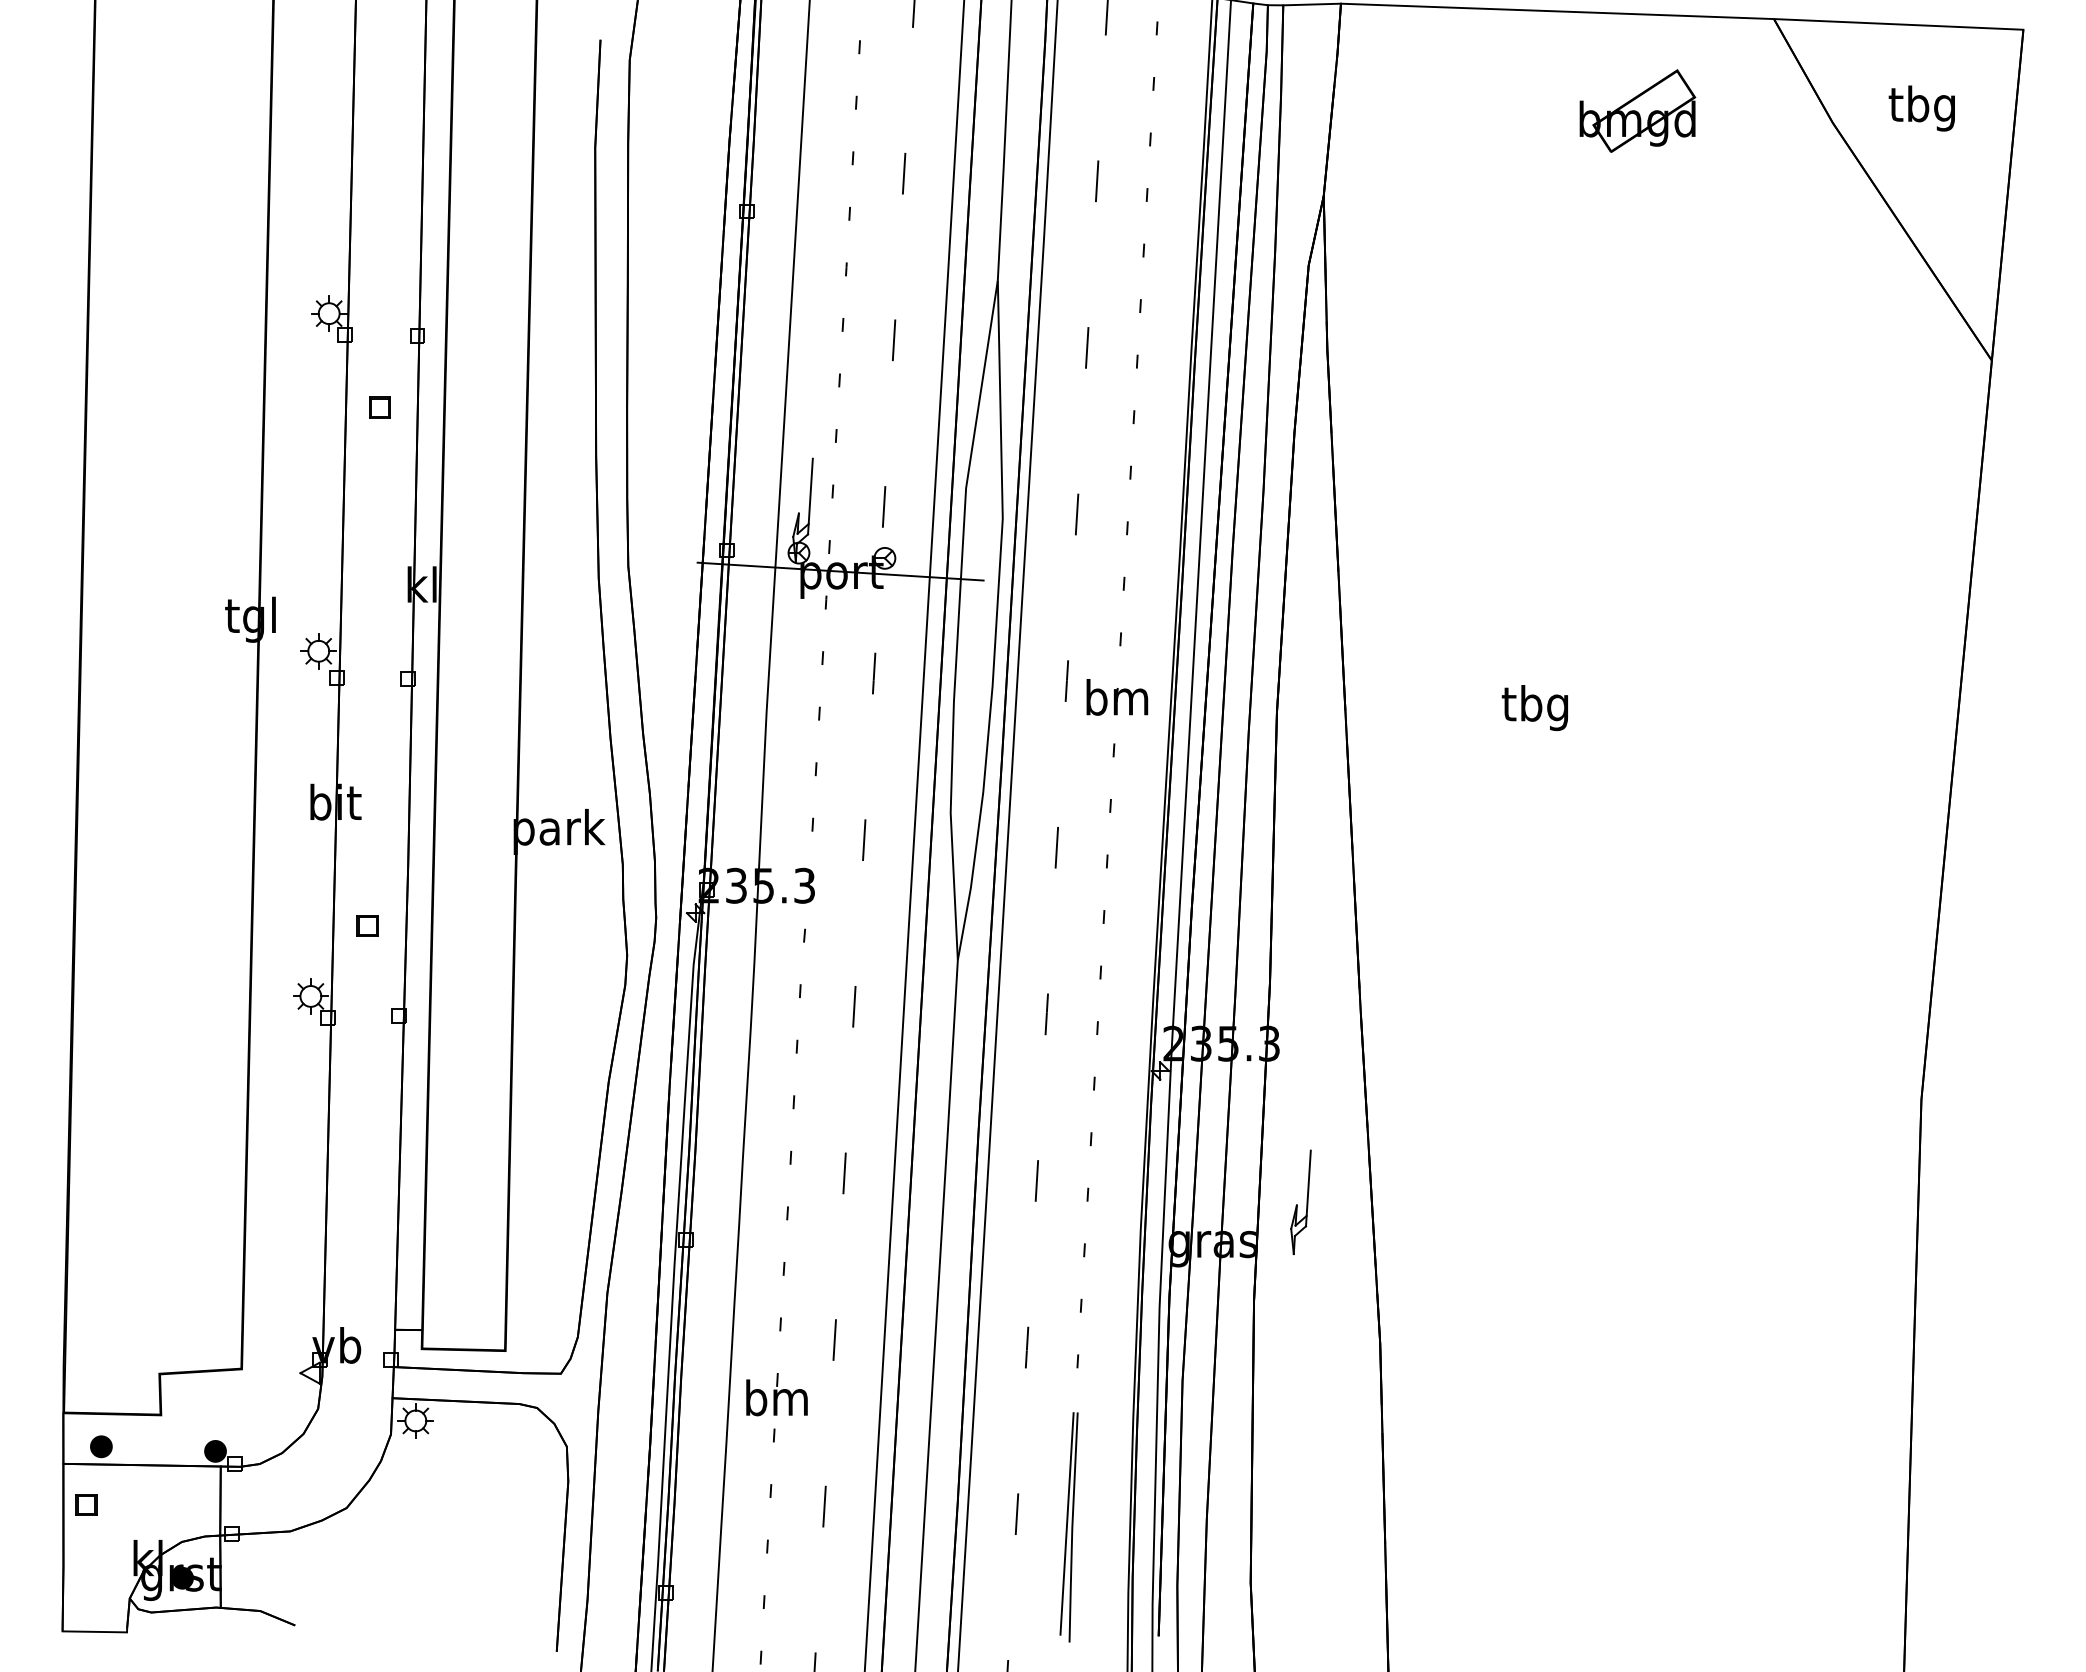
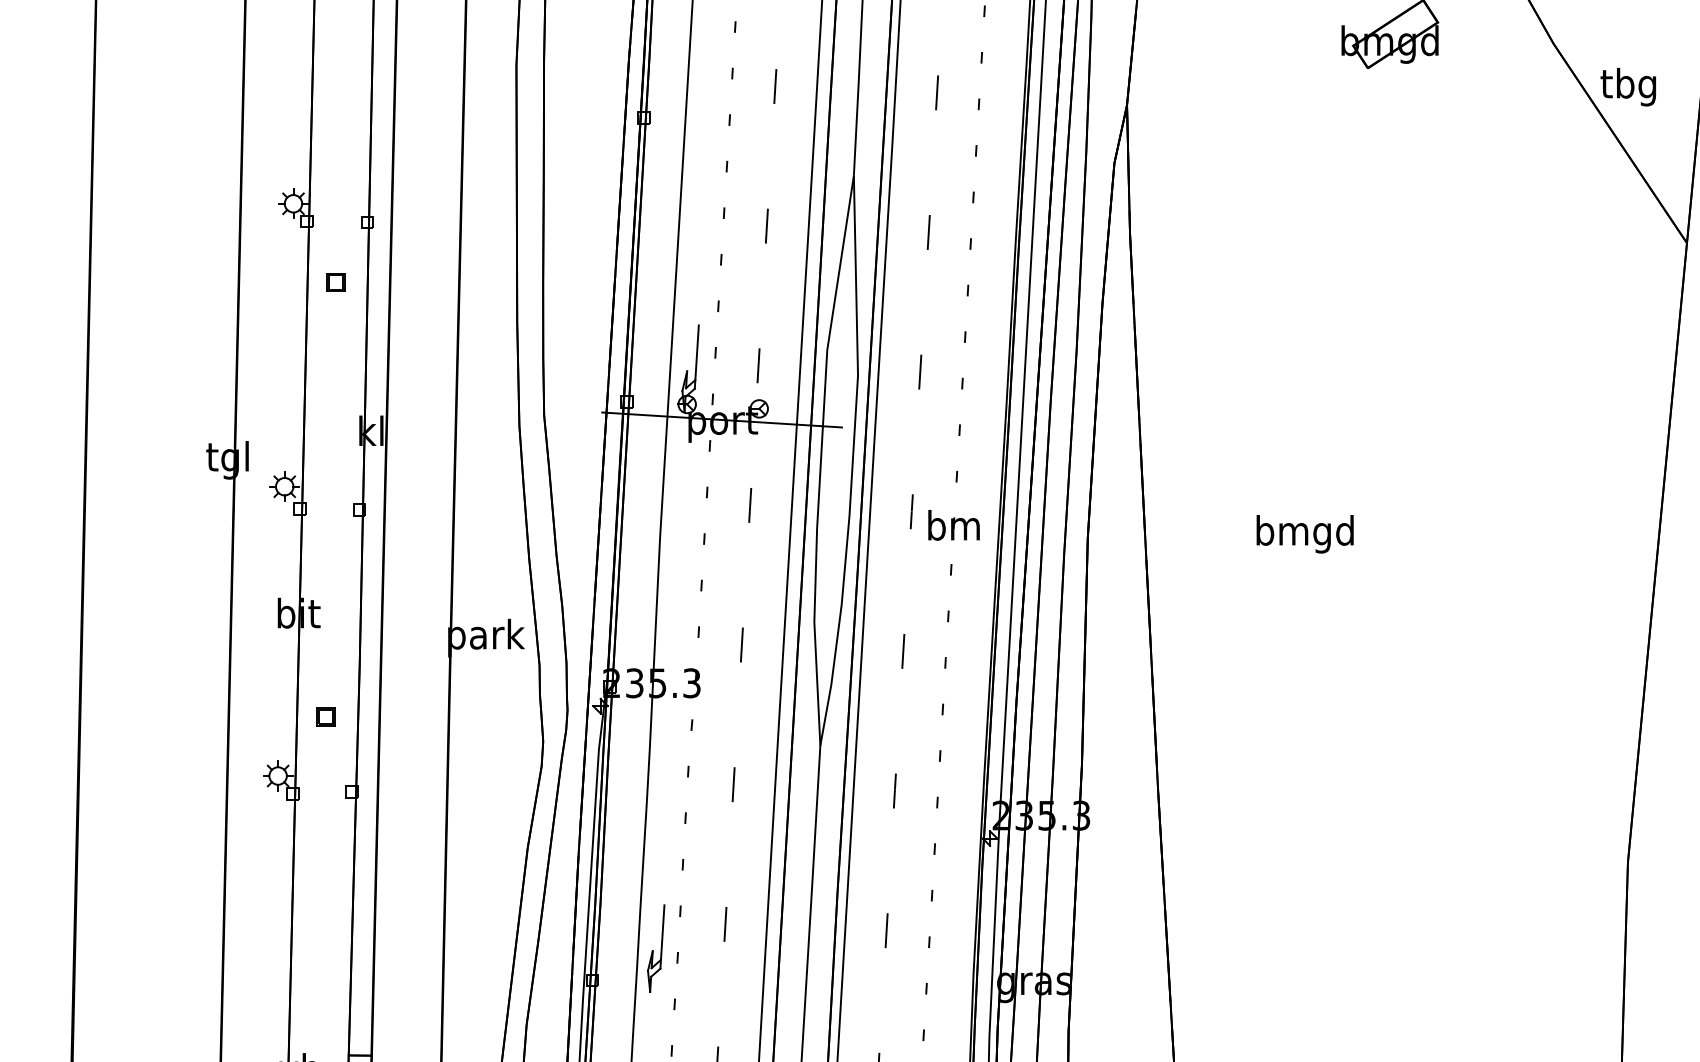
text: (1921, 108) -> (1627, 87), moved
text: (1536, 707) -> (1305, 533), tbg -> bmgd
part: (1300, 1202) -> (655, 948), moved

